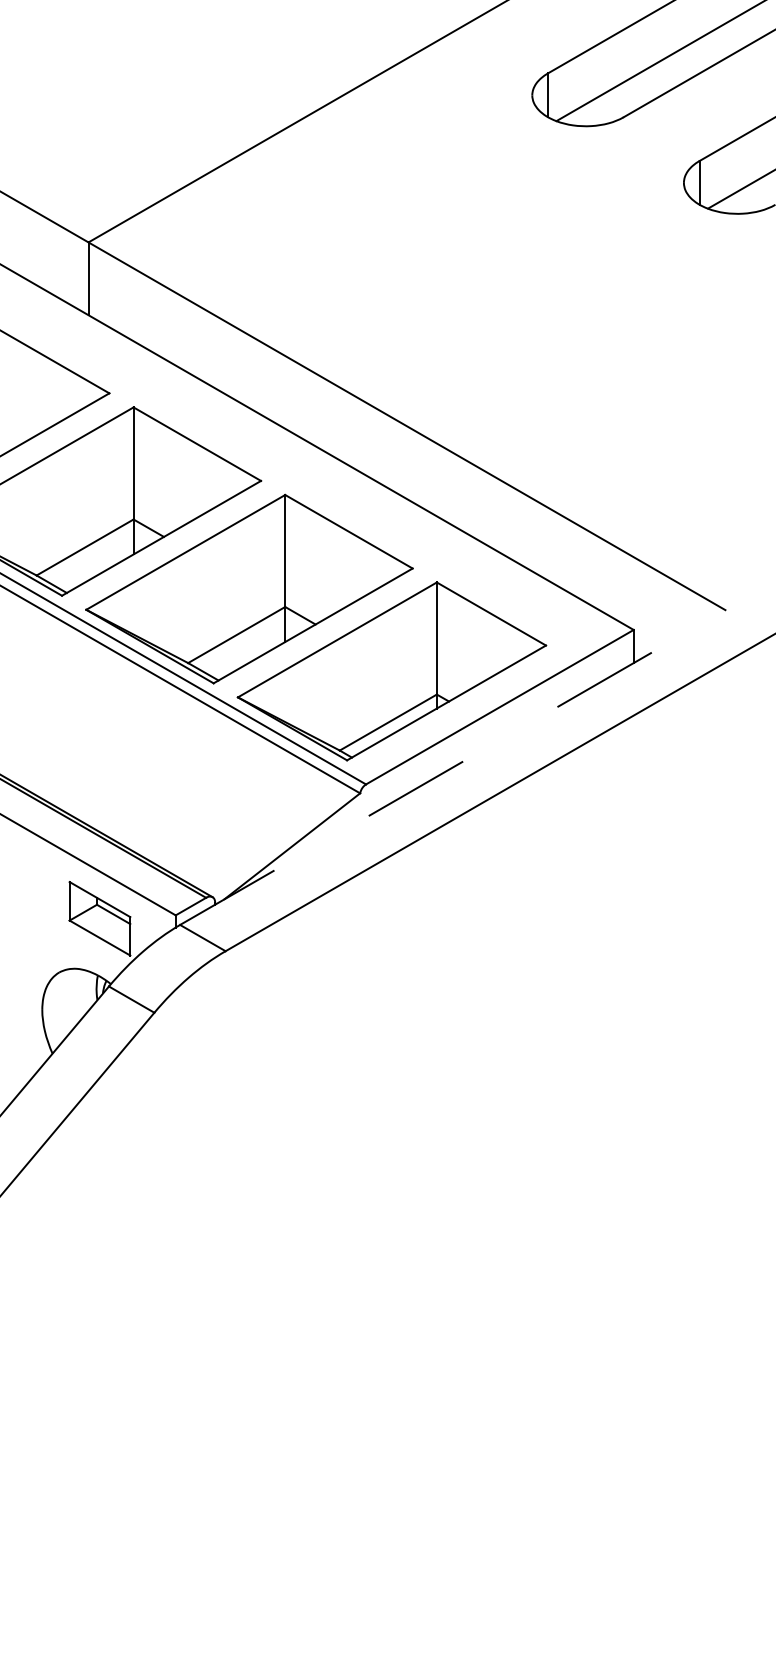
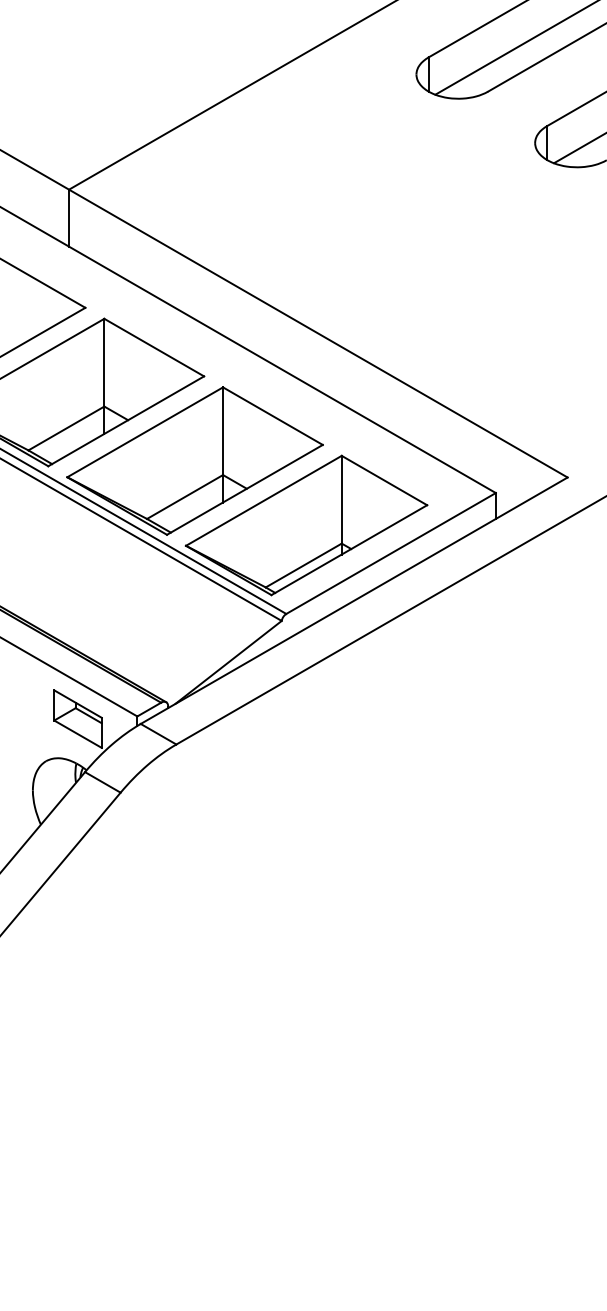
line: (452, 767) -> (353, 600), dashed -> solid

